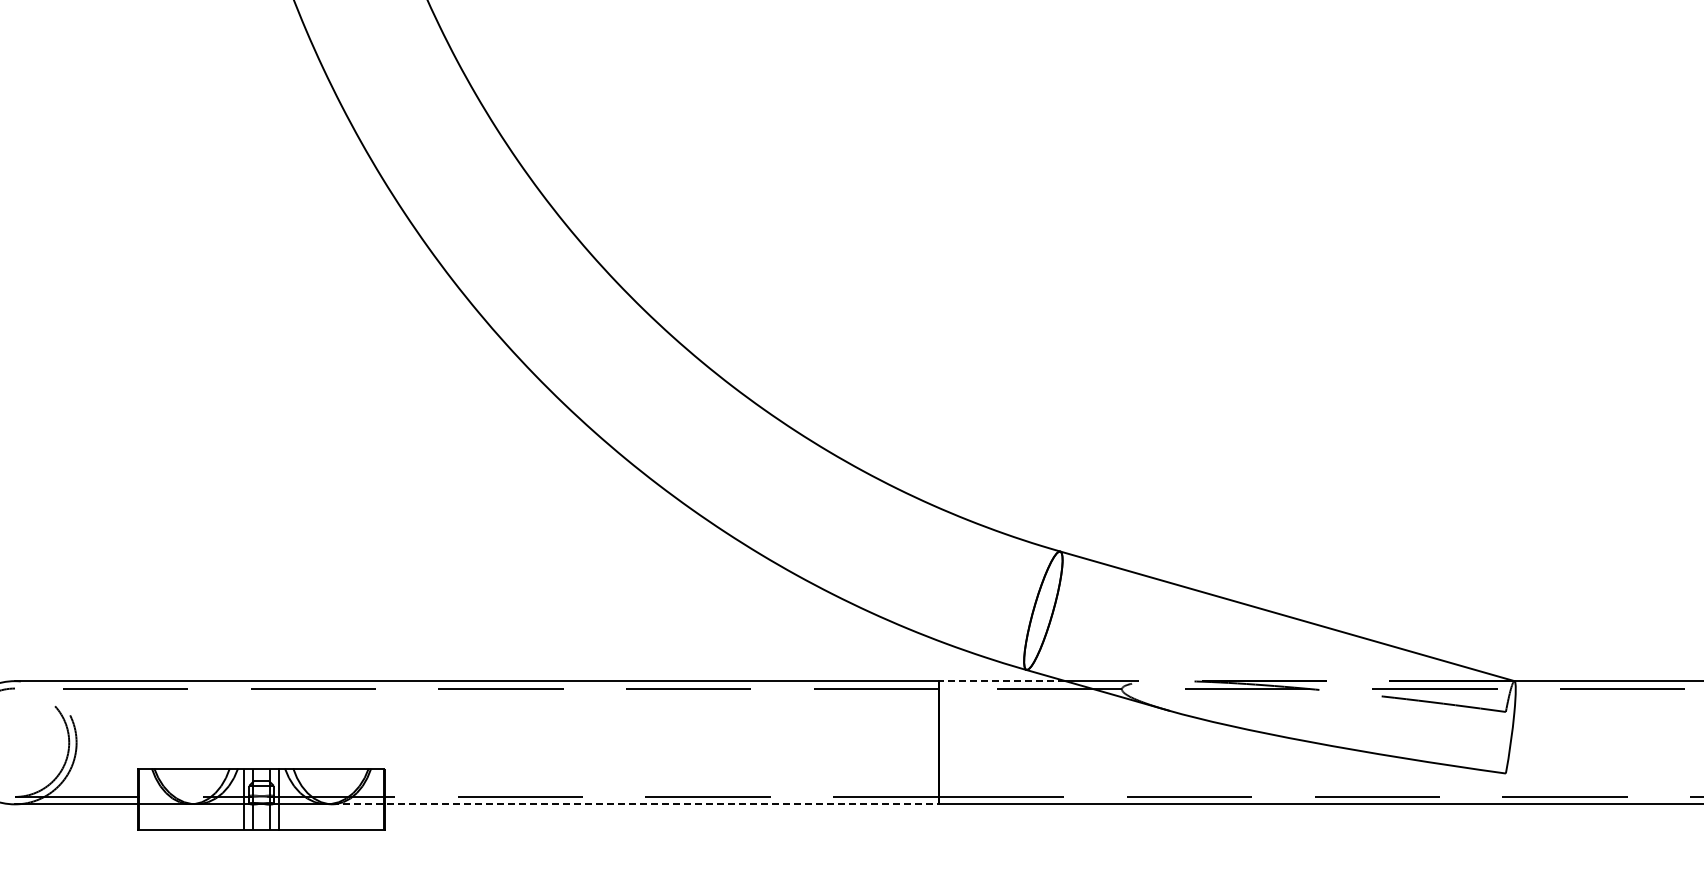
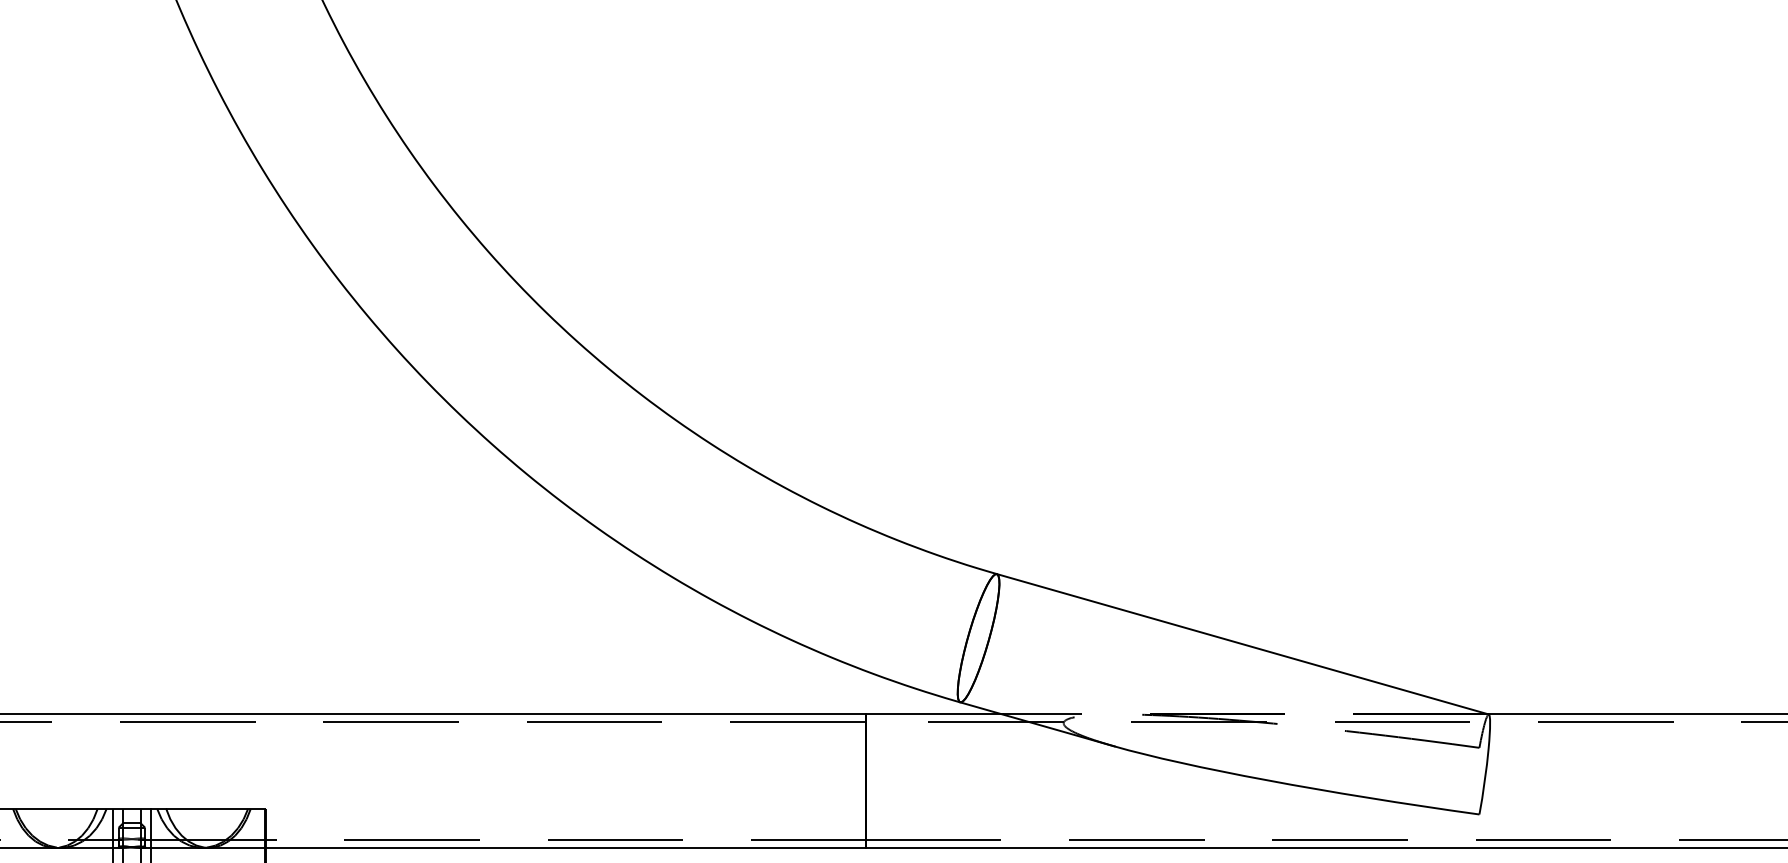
line: (1001, 681) -> (933, 714), dashed -> solid
line: (636, 804) -> (537, 848), dashed -> solid

